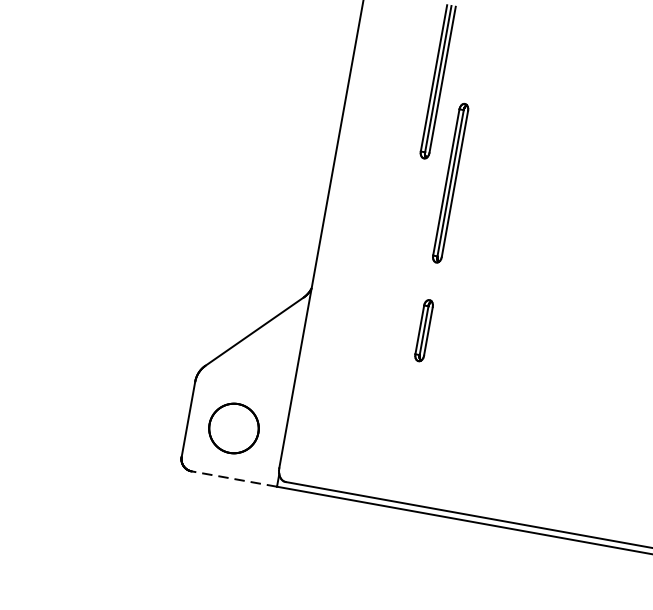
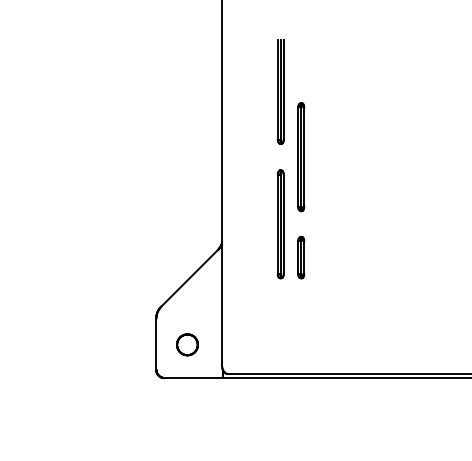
part: (402, 276) -> (280, 224), added
part: (234, 428) -> (187, 344), size x0.62
line: (233, 479) -> (193, 378), dashed -> solid

